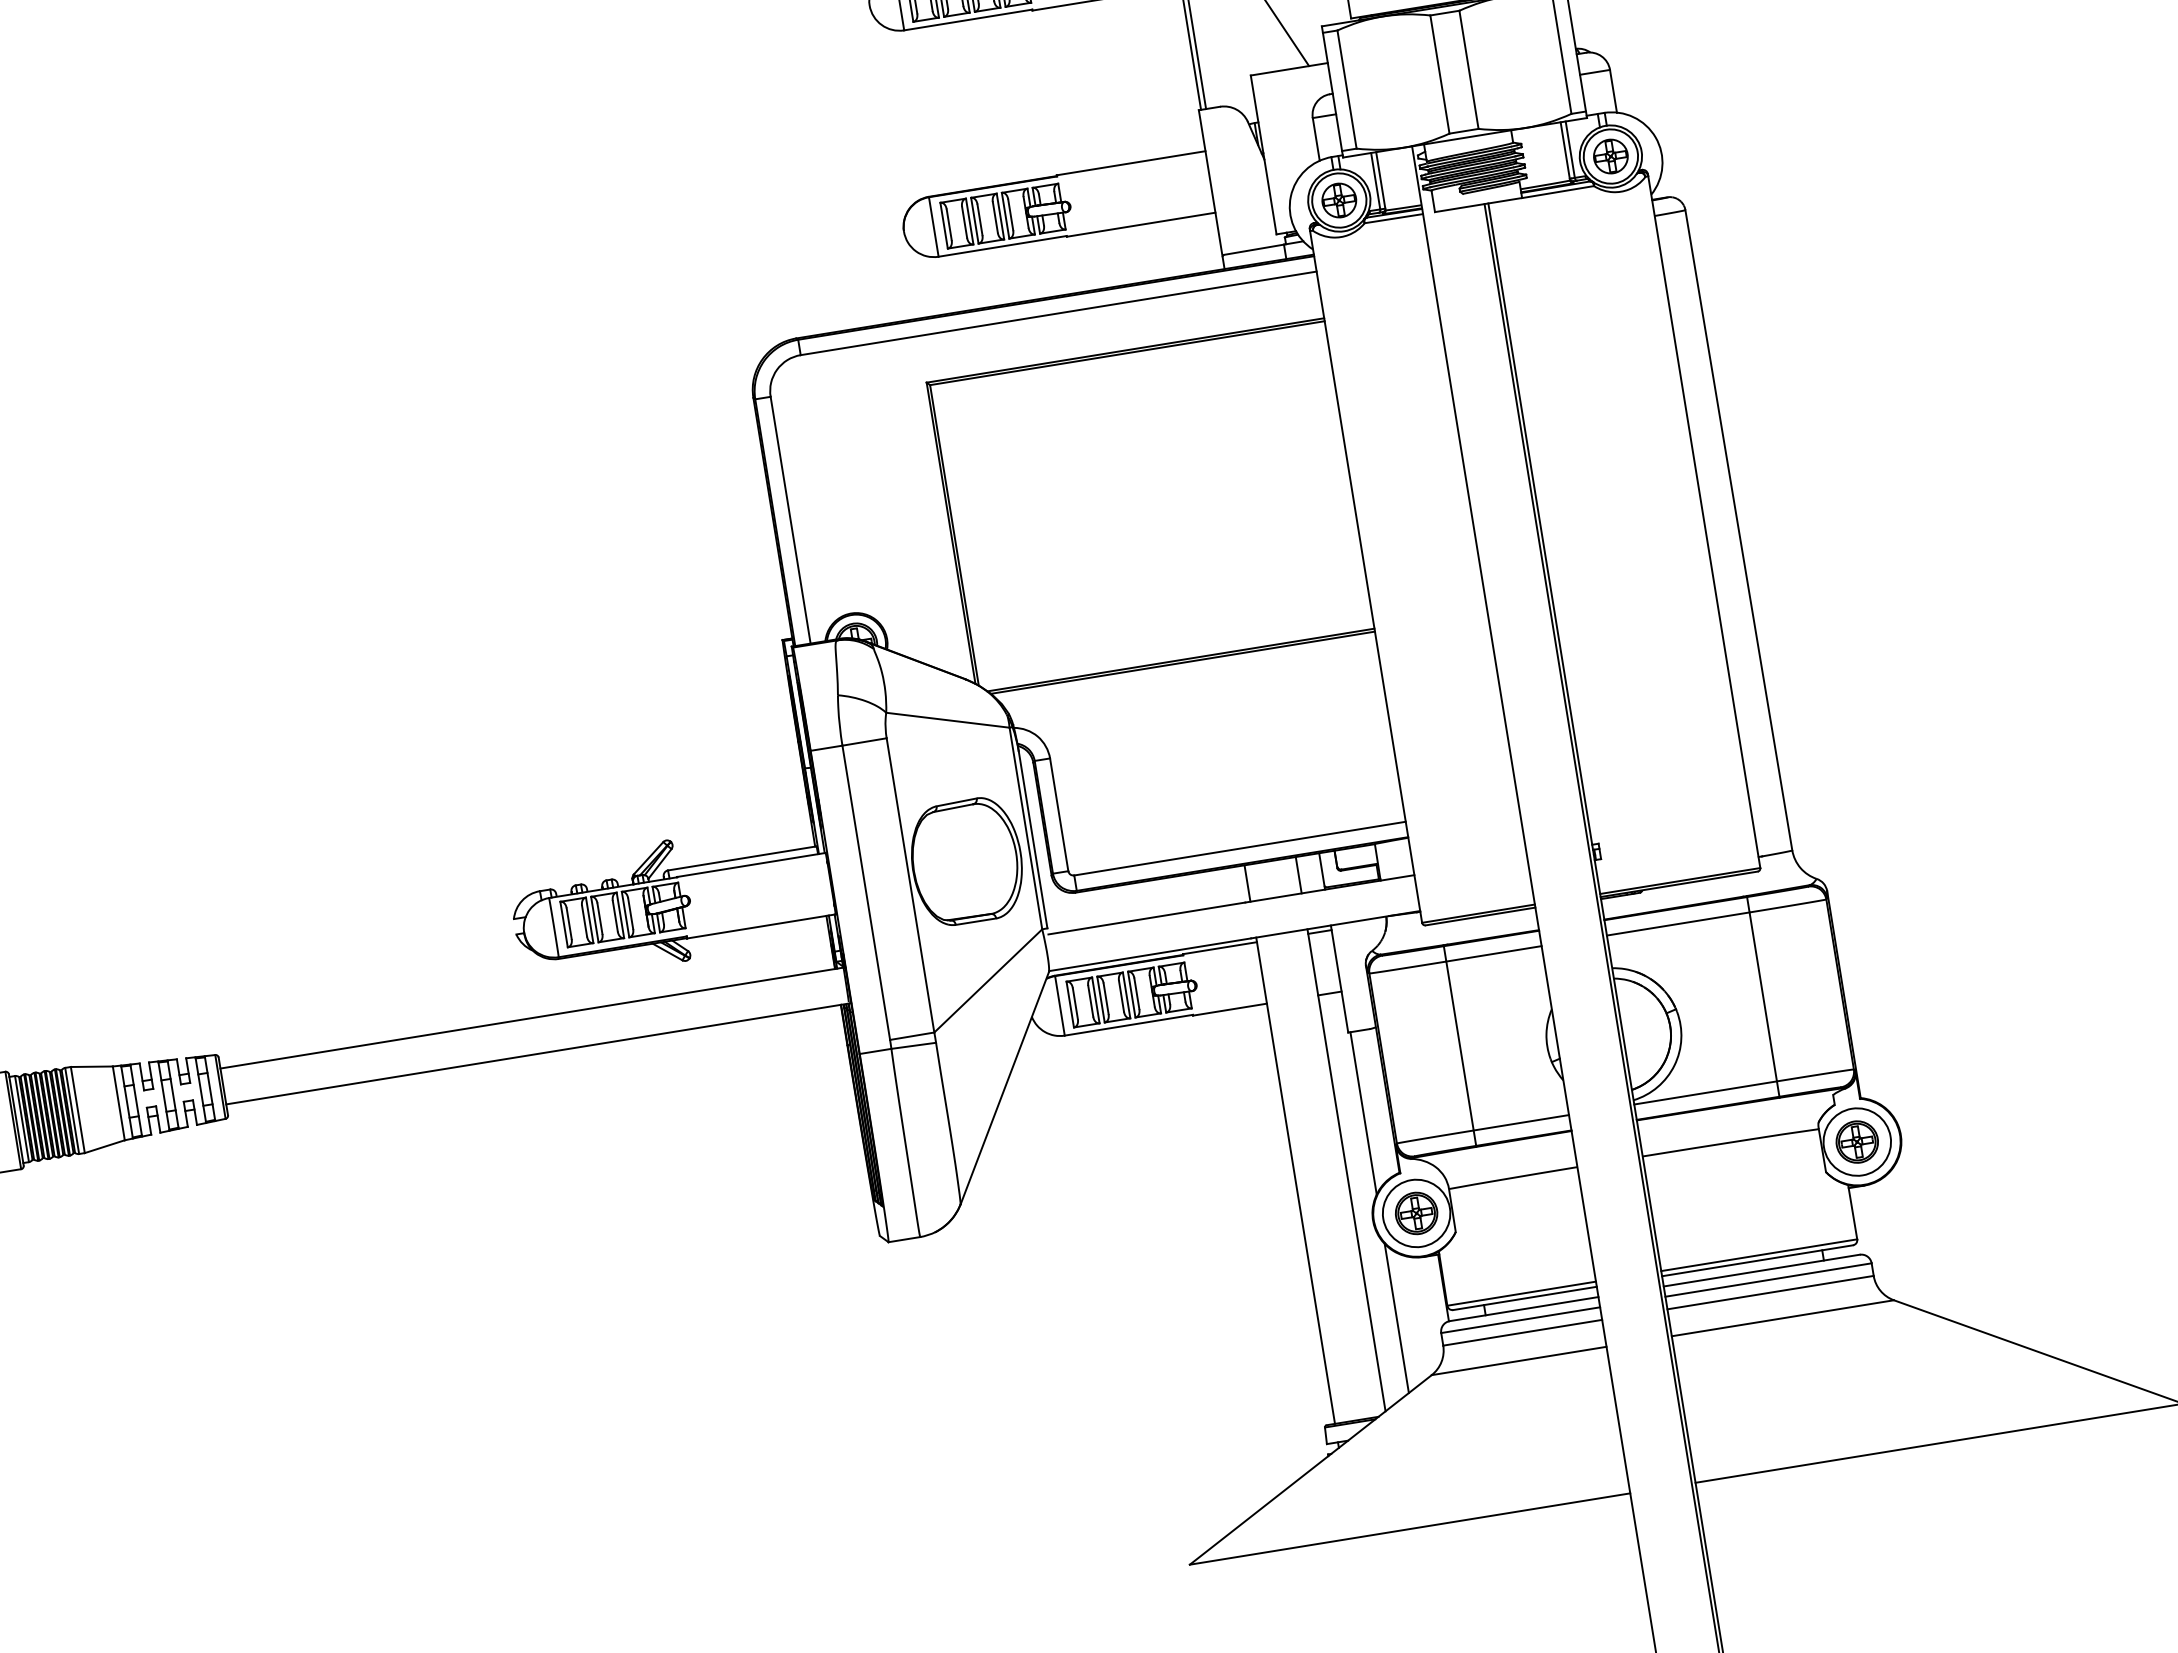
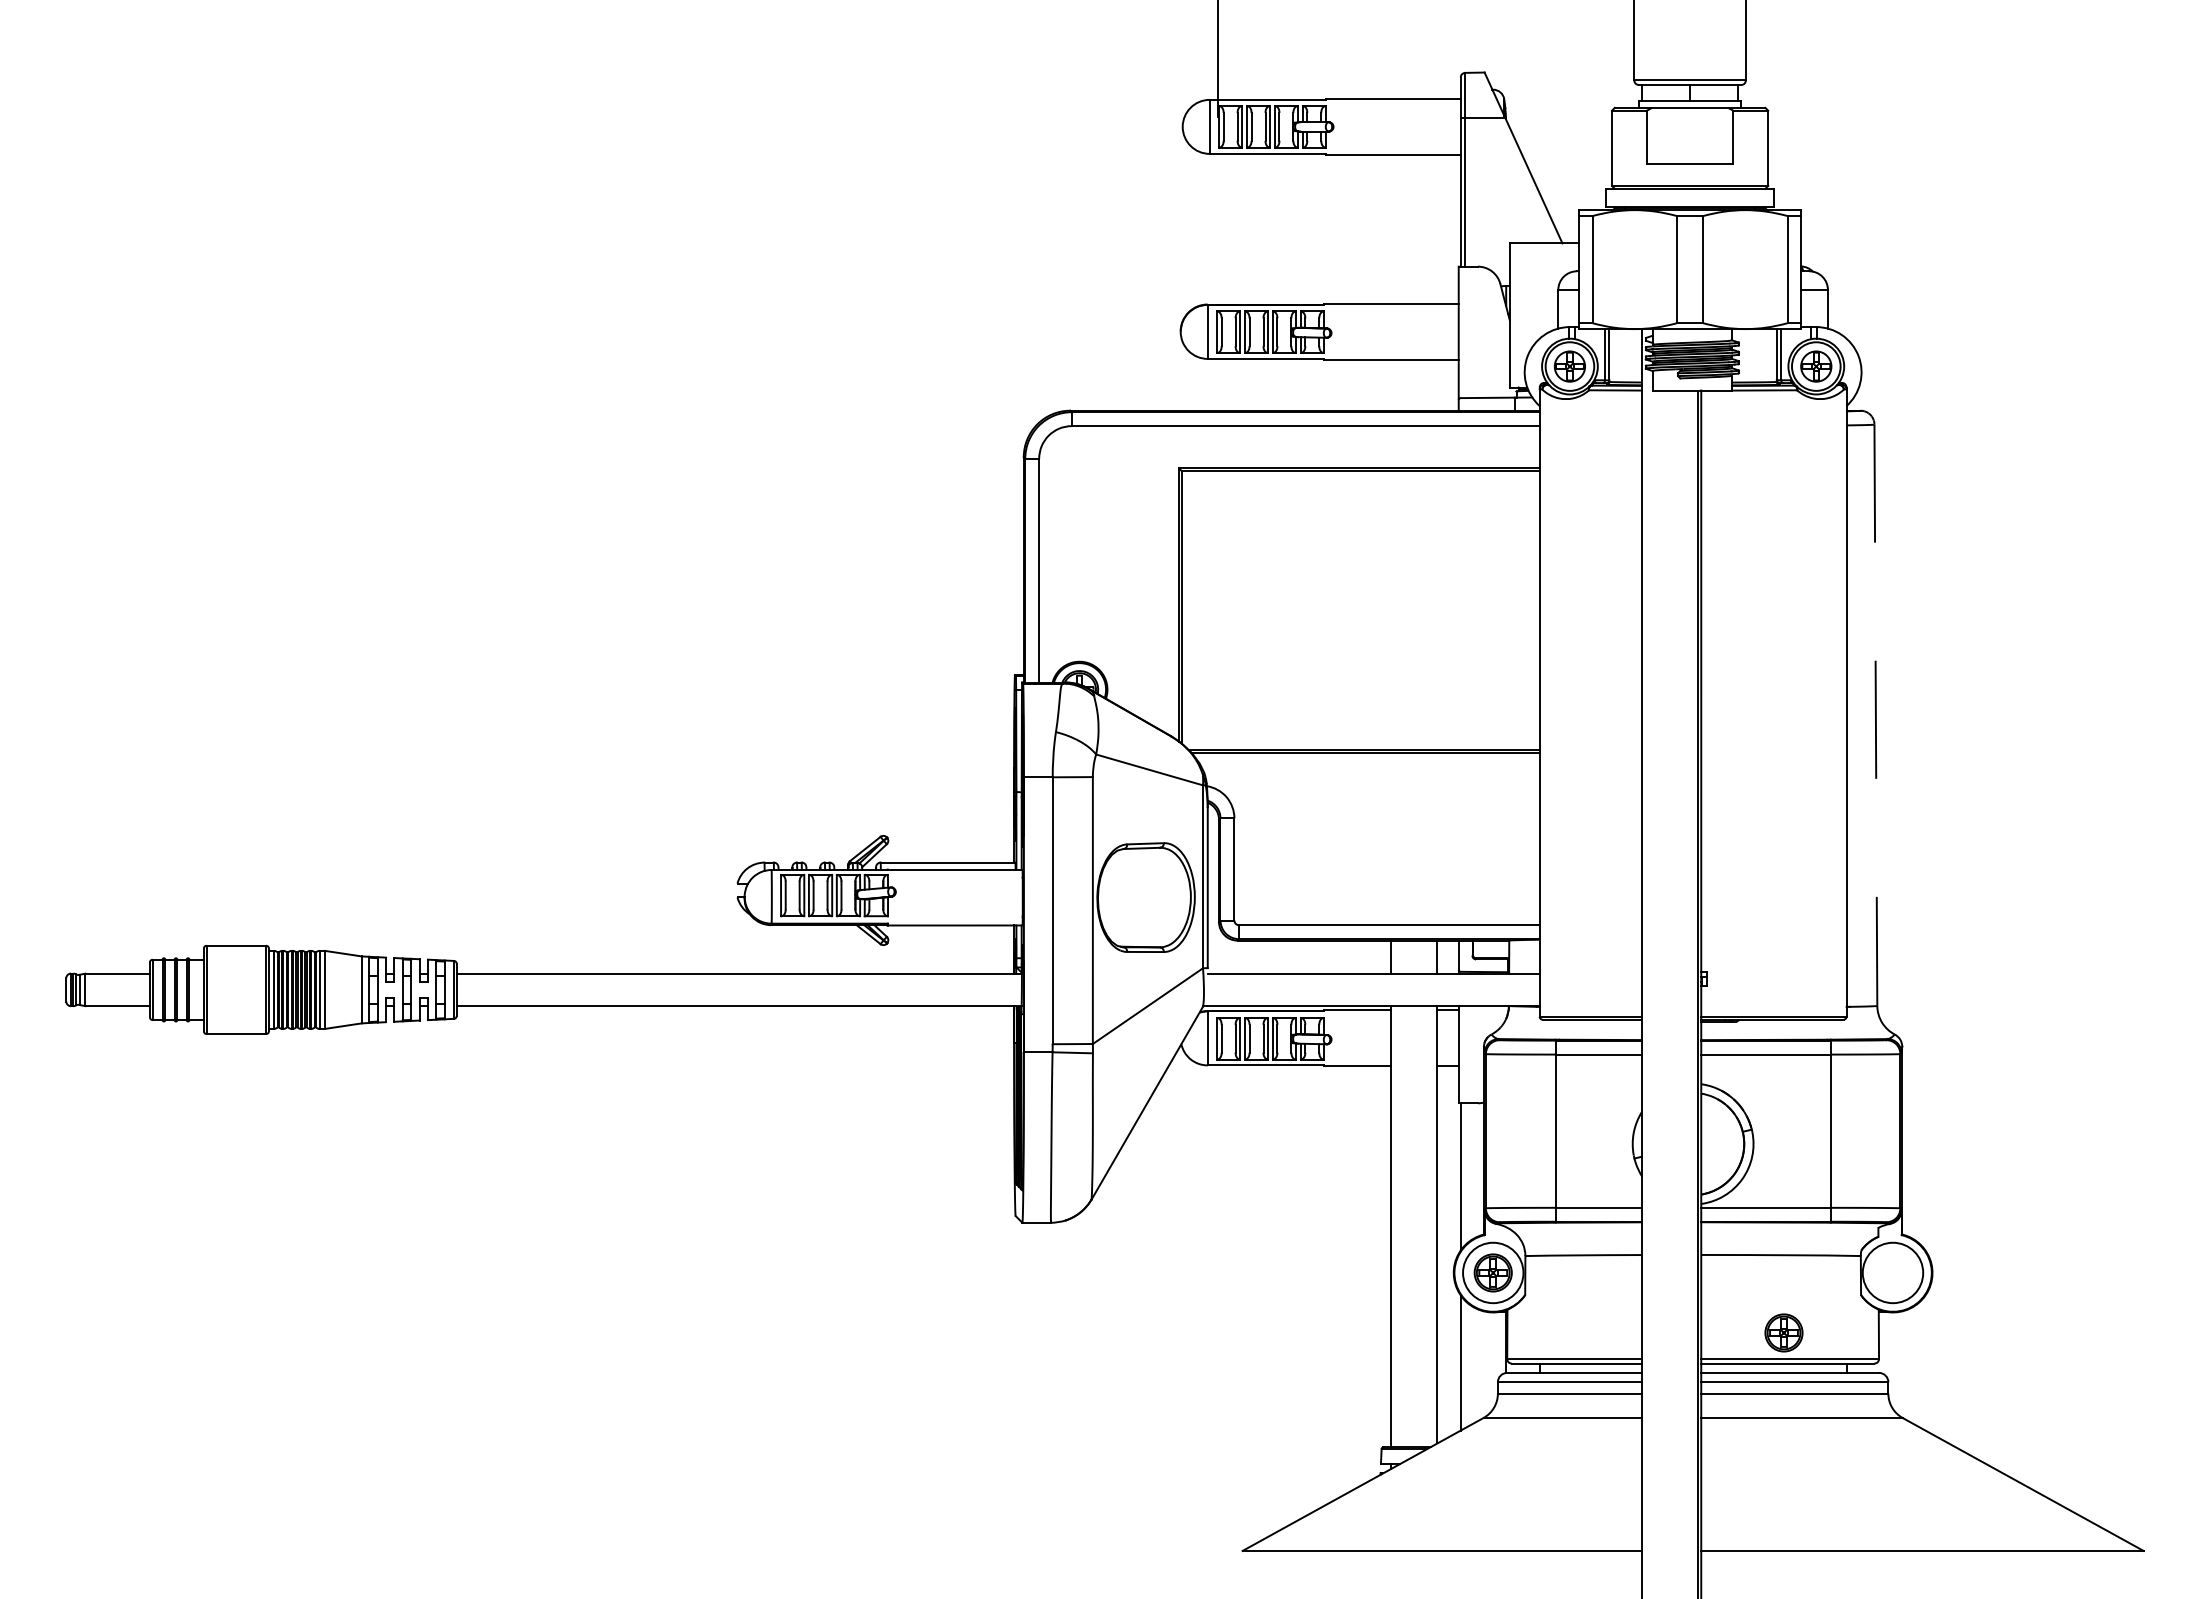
line: (1738, 530) -> (1875, 715), solid -> dashed
part: (1856, 1141) -> (1783, 1332), moved

